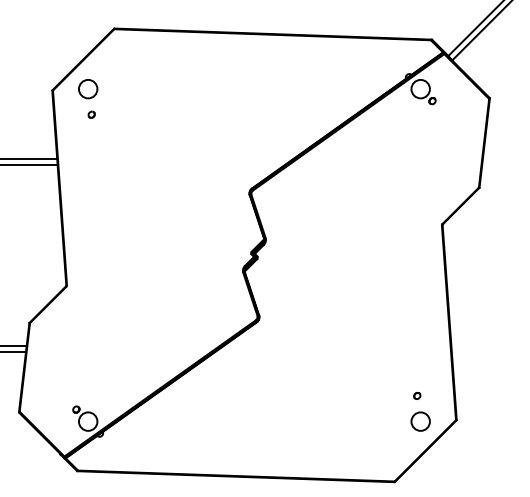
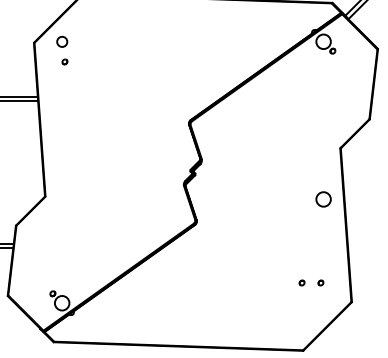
circle: (88, 89) -> (62, 42), size x0.7
part: (393, 395) -> (302, 282), added
circle: (420, 421) -> (323, 199), moved

